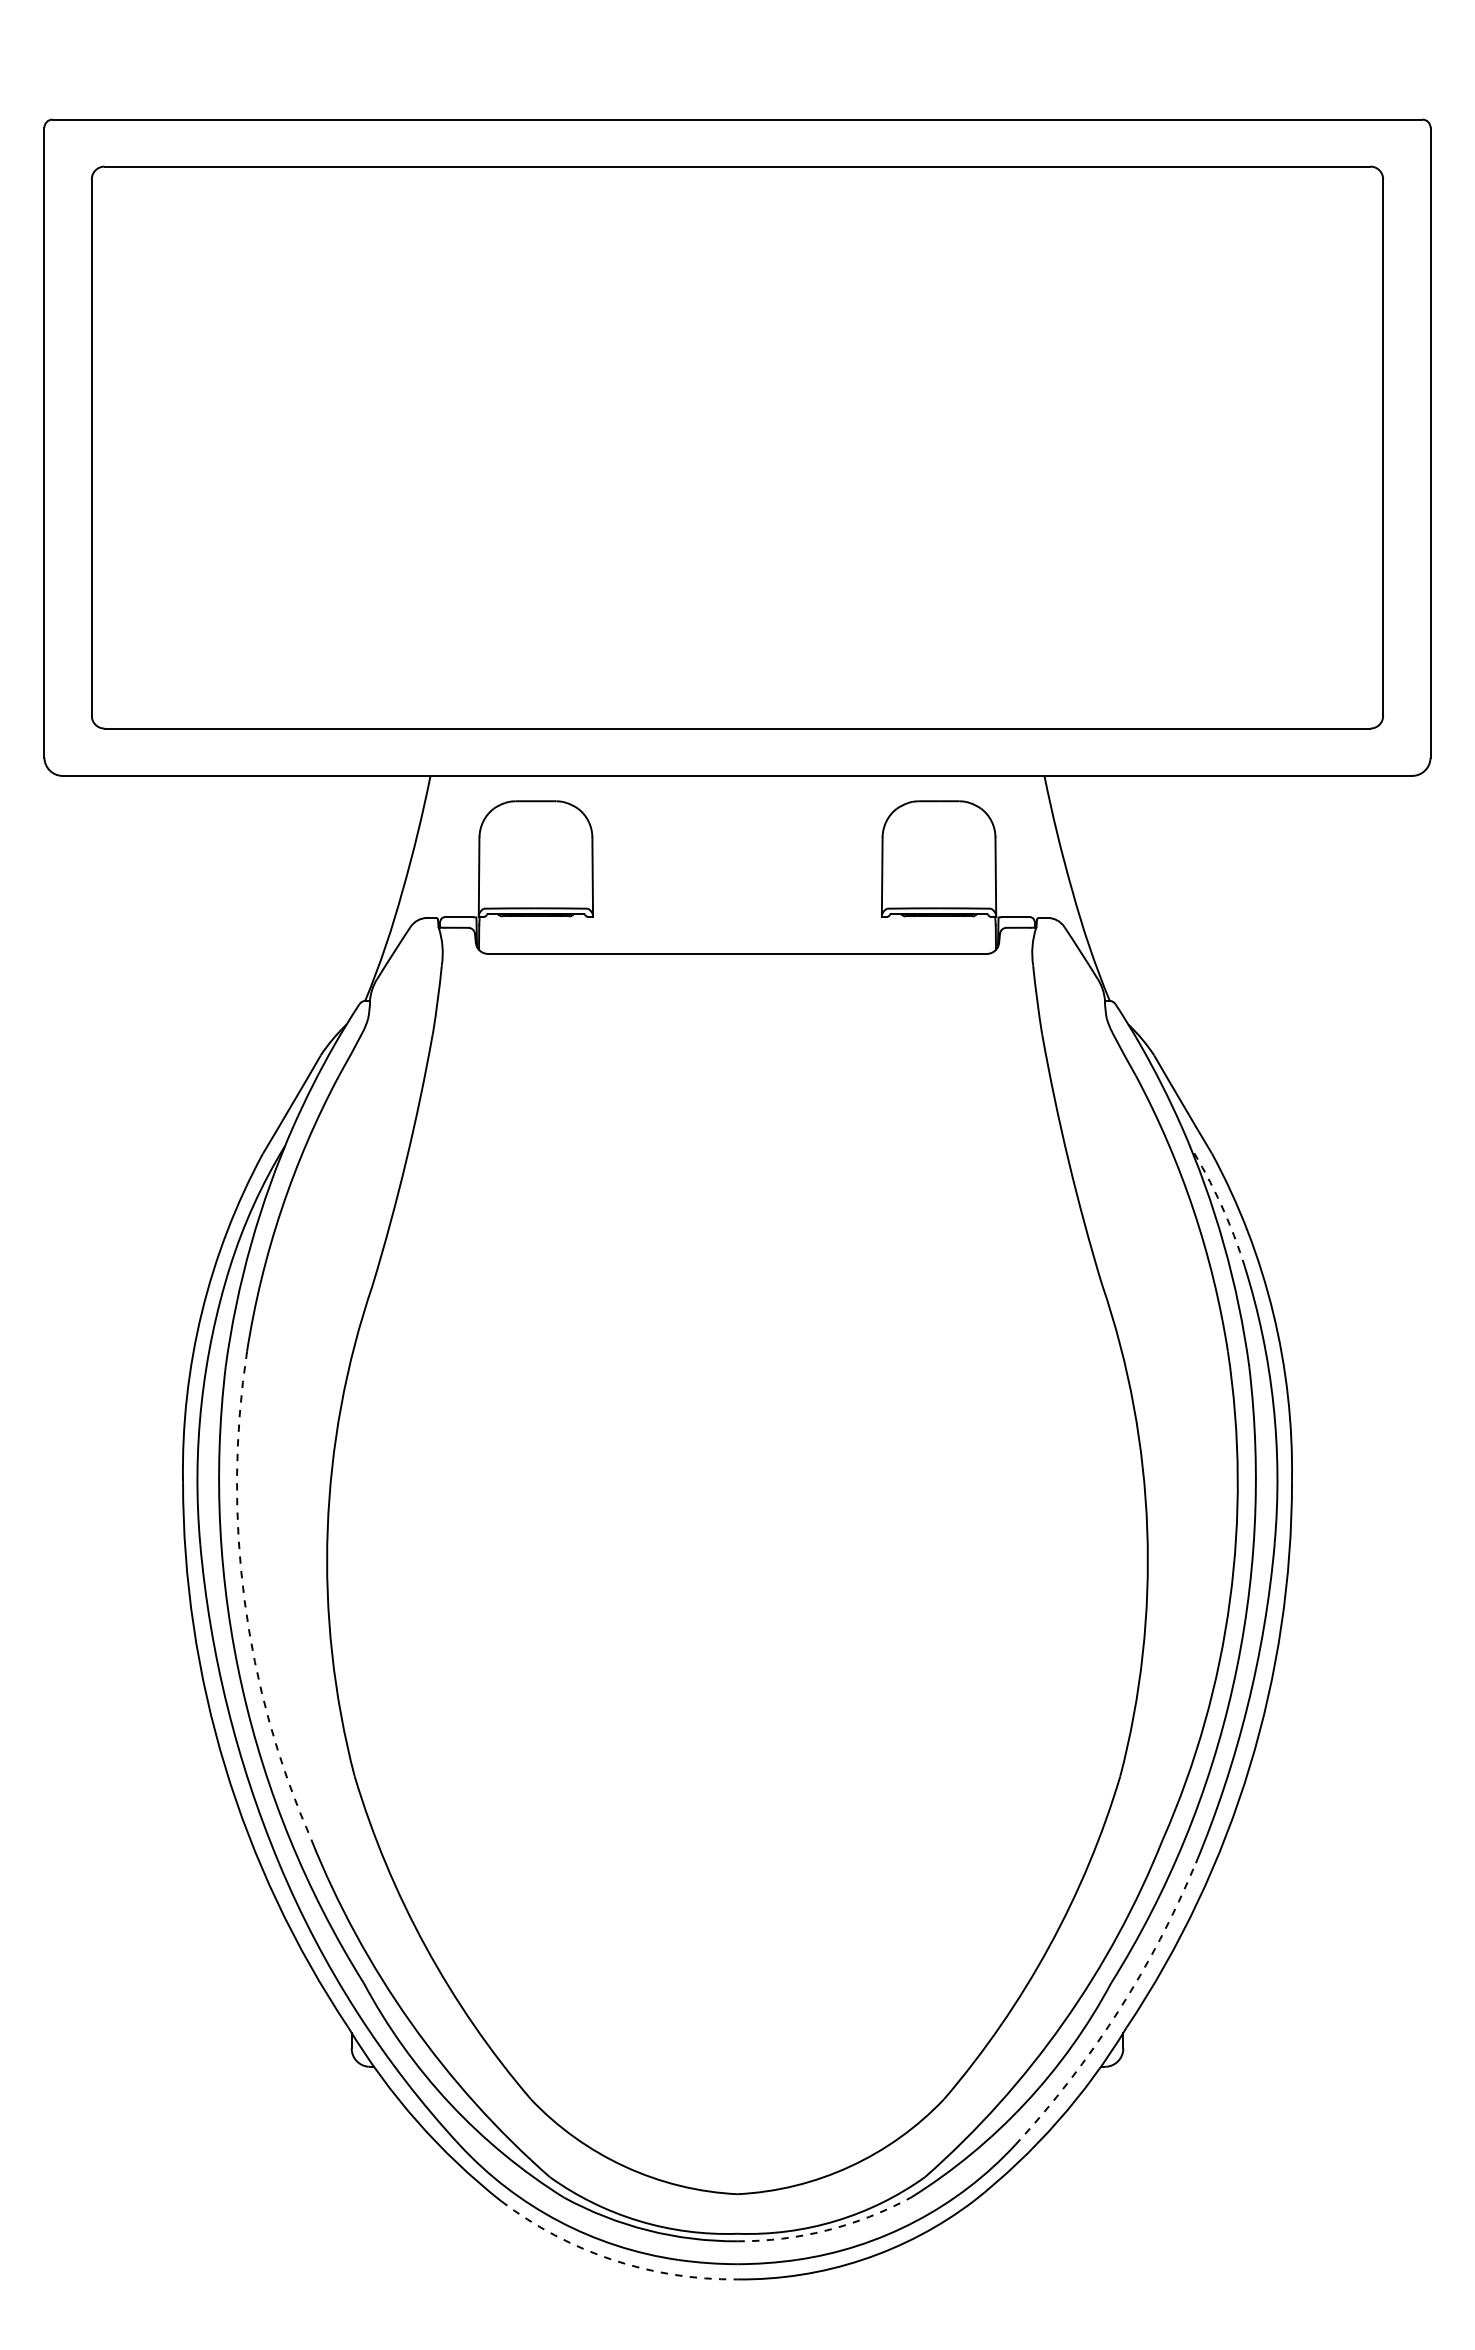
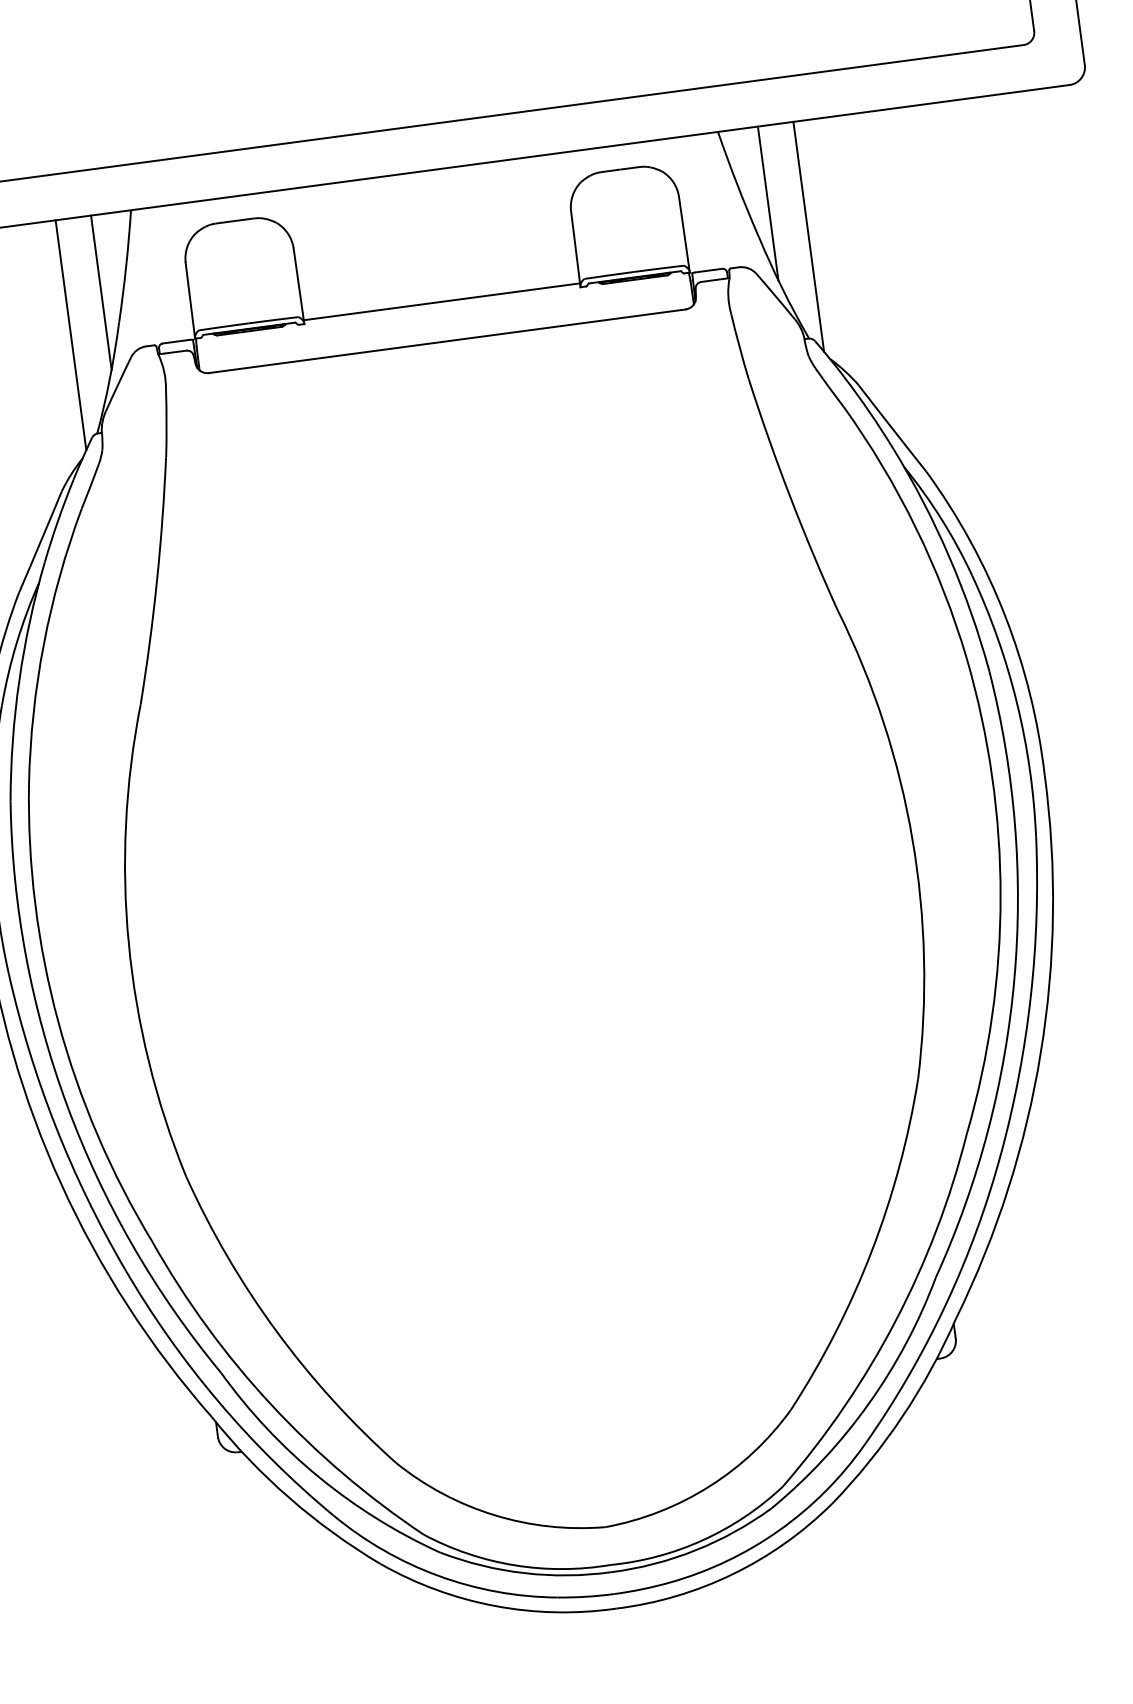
line: (388, 856) -> (101, 292), added
line: (1086, 856) -> (768, 203), added
line: (351, 895) -> (70, 334), added
line: (1123, 895) -> (808, 236), added
line: (737, 912) -> (441, 301), added
arc: (1221, 1204) -> (941, 519), dashed -> solid
arc: (244, 1600) -> (58, 1022), dashed -> solid
arc: (1117, 2011) -> (945, 1303), dashed -> solid
arc: (826, 2230) -> (695, 1550), dashed -> solid
arc: (612, 2260) -> (494, 1606), dashed -> solid

